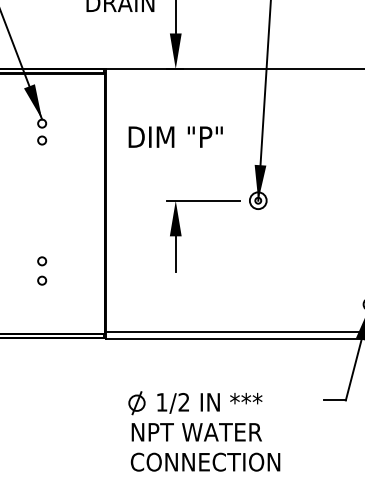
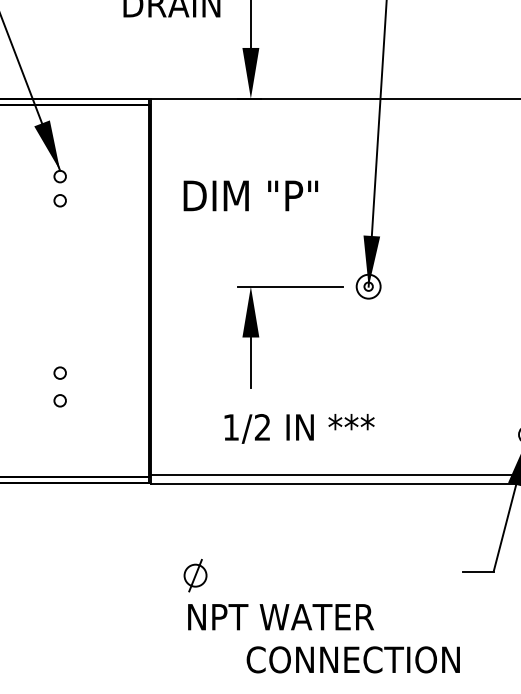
text: (209, 403) -> (299, 429), moved
text: (205, 461) -> (353, 658), moved

